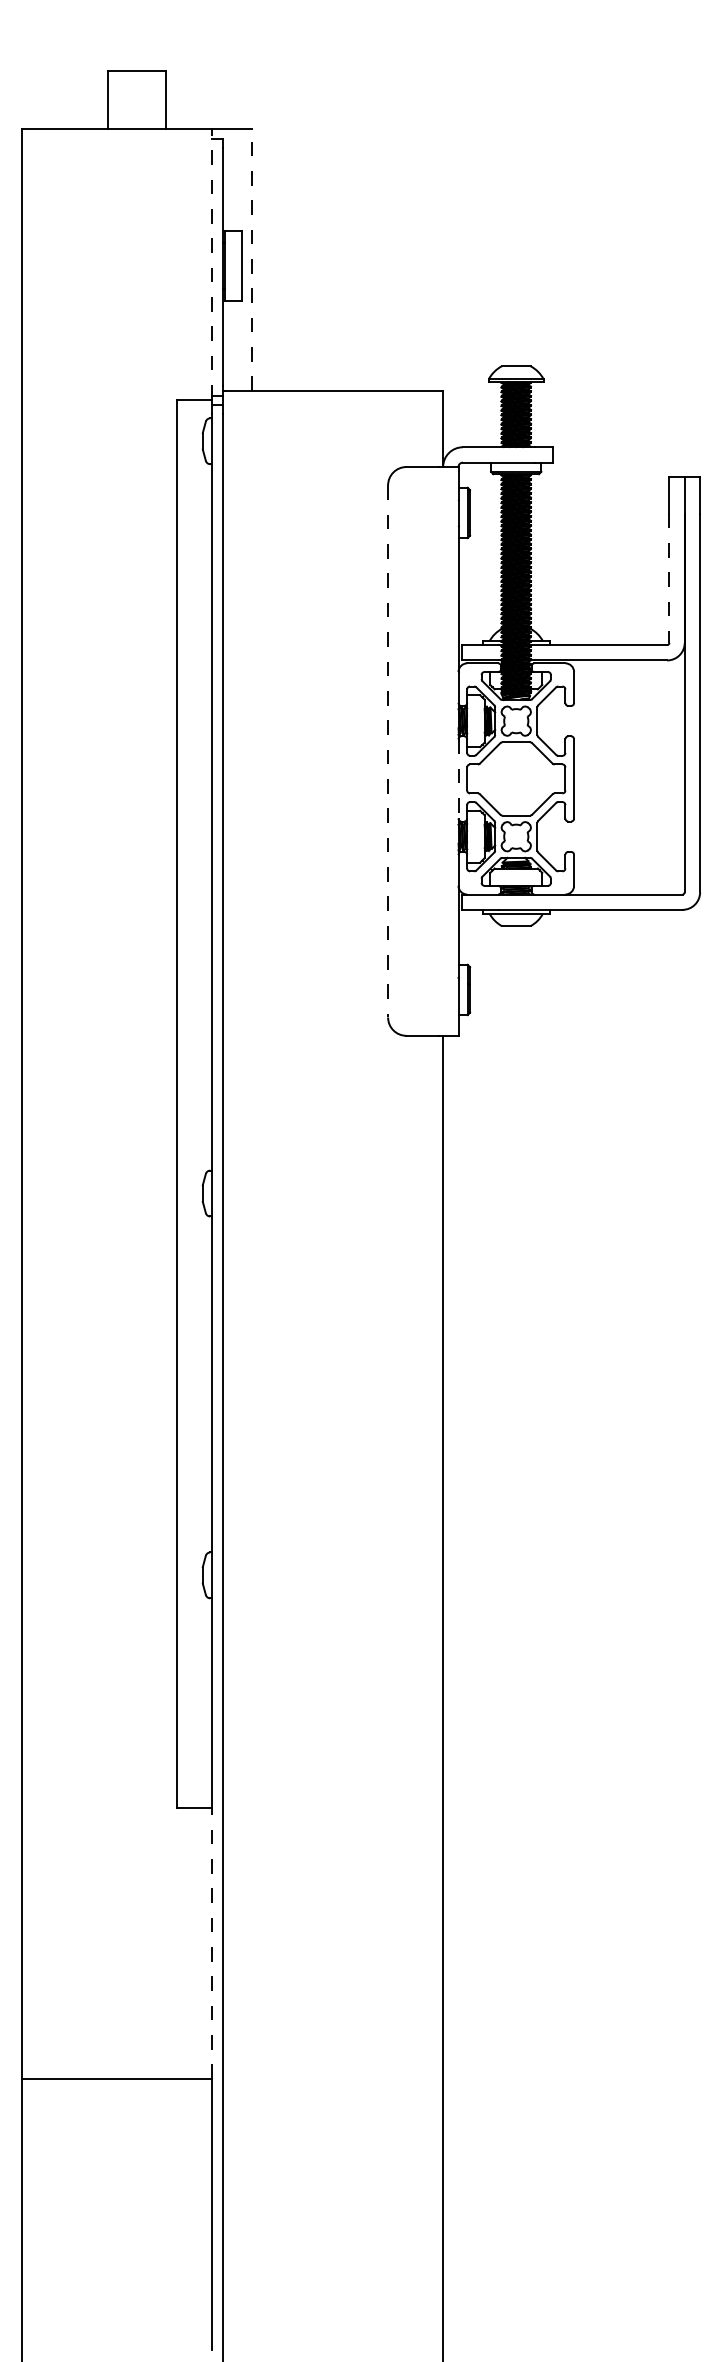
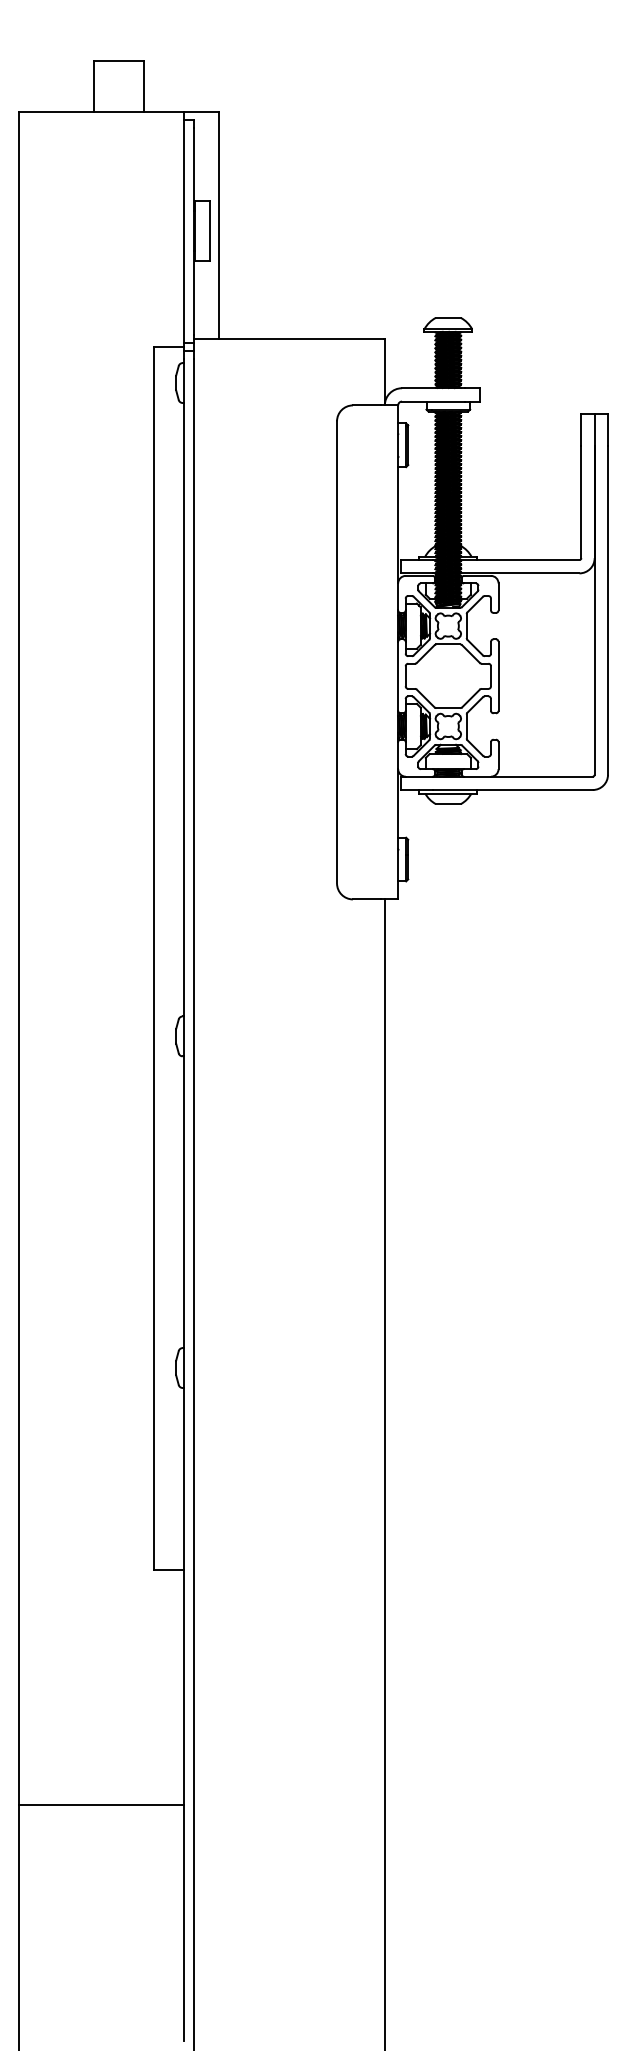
line: (252, 259) -> (219, 225), dashed -> solid
line: (212, 264) -> (184, 229), dashed -> solid
line: (669, 578) -> (581, 502), dashed -> solid
line: (388, 751) -> (337, 652), dashed -> solid
line: (458, 778) -> (398, 675), dashed -> solid
line: (212, 1943) -> (184, 1687), dashed -> solid

